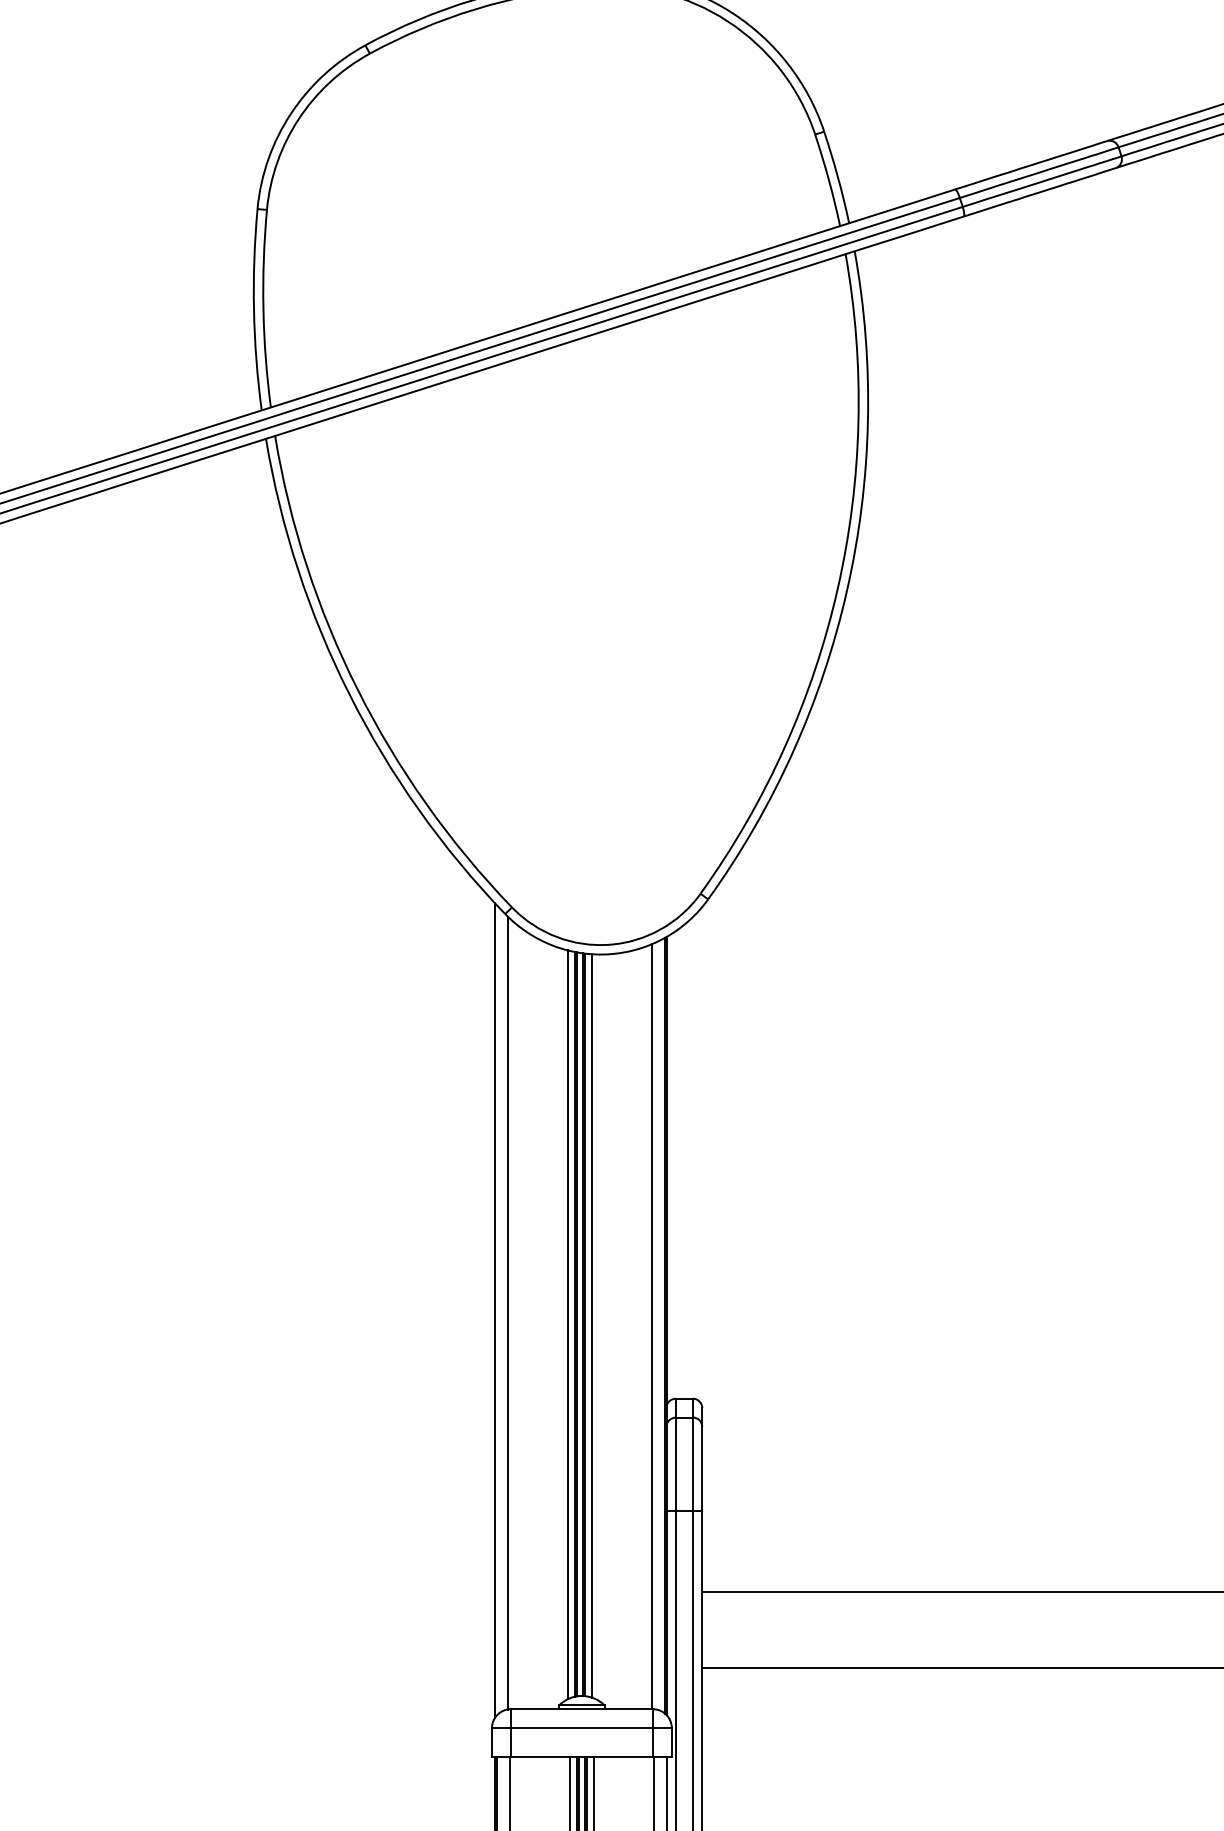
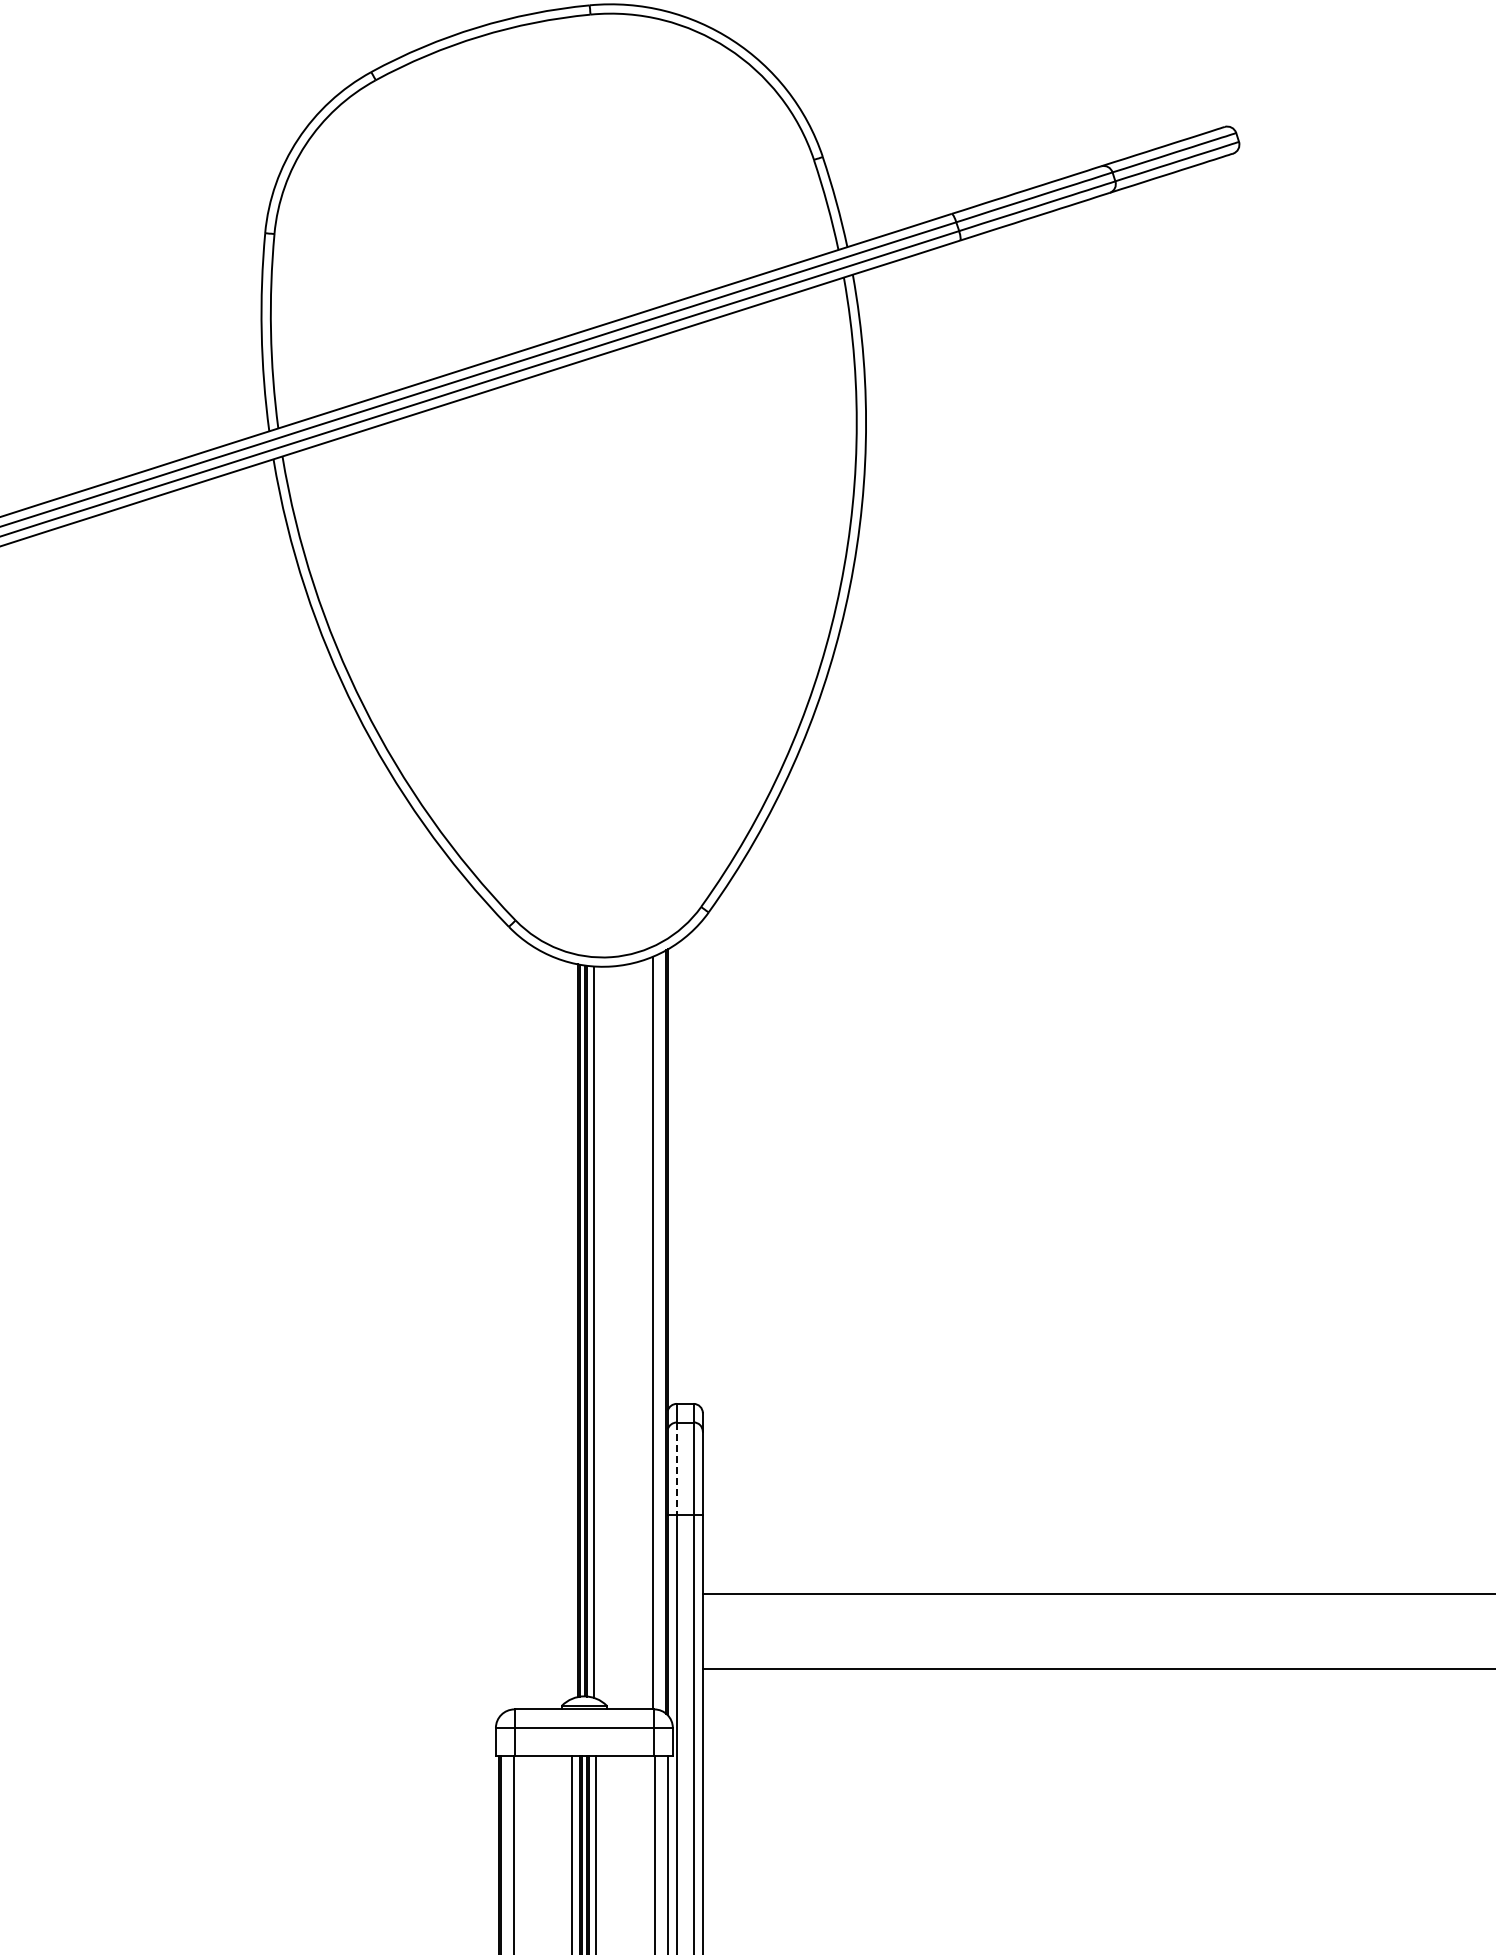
line: (494, 1310) -> (498, 1317), removed
line: (507, 1312) -> (511, 1319), removed
line: (567, 1324) -> (570, 1330), removed
line: (675, 1465) -> (676, 1469), solid -> dashed

